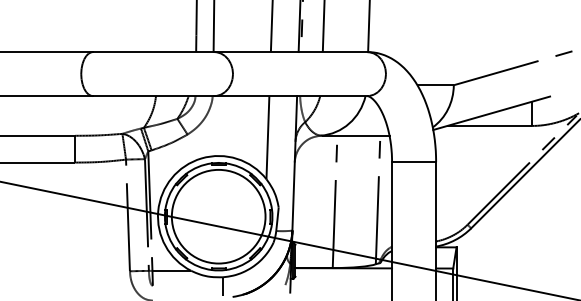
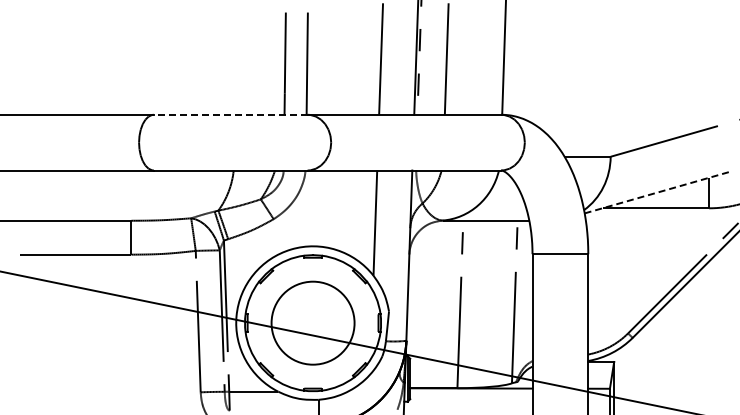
line: (153, 51) -> (230, 114), solid -> dashed
line: (491, 113) -> (658, 192), solid -> dashed
circle: (218, 216) -> (312, 322), size x0.7

